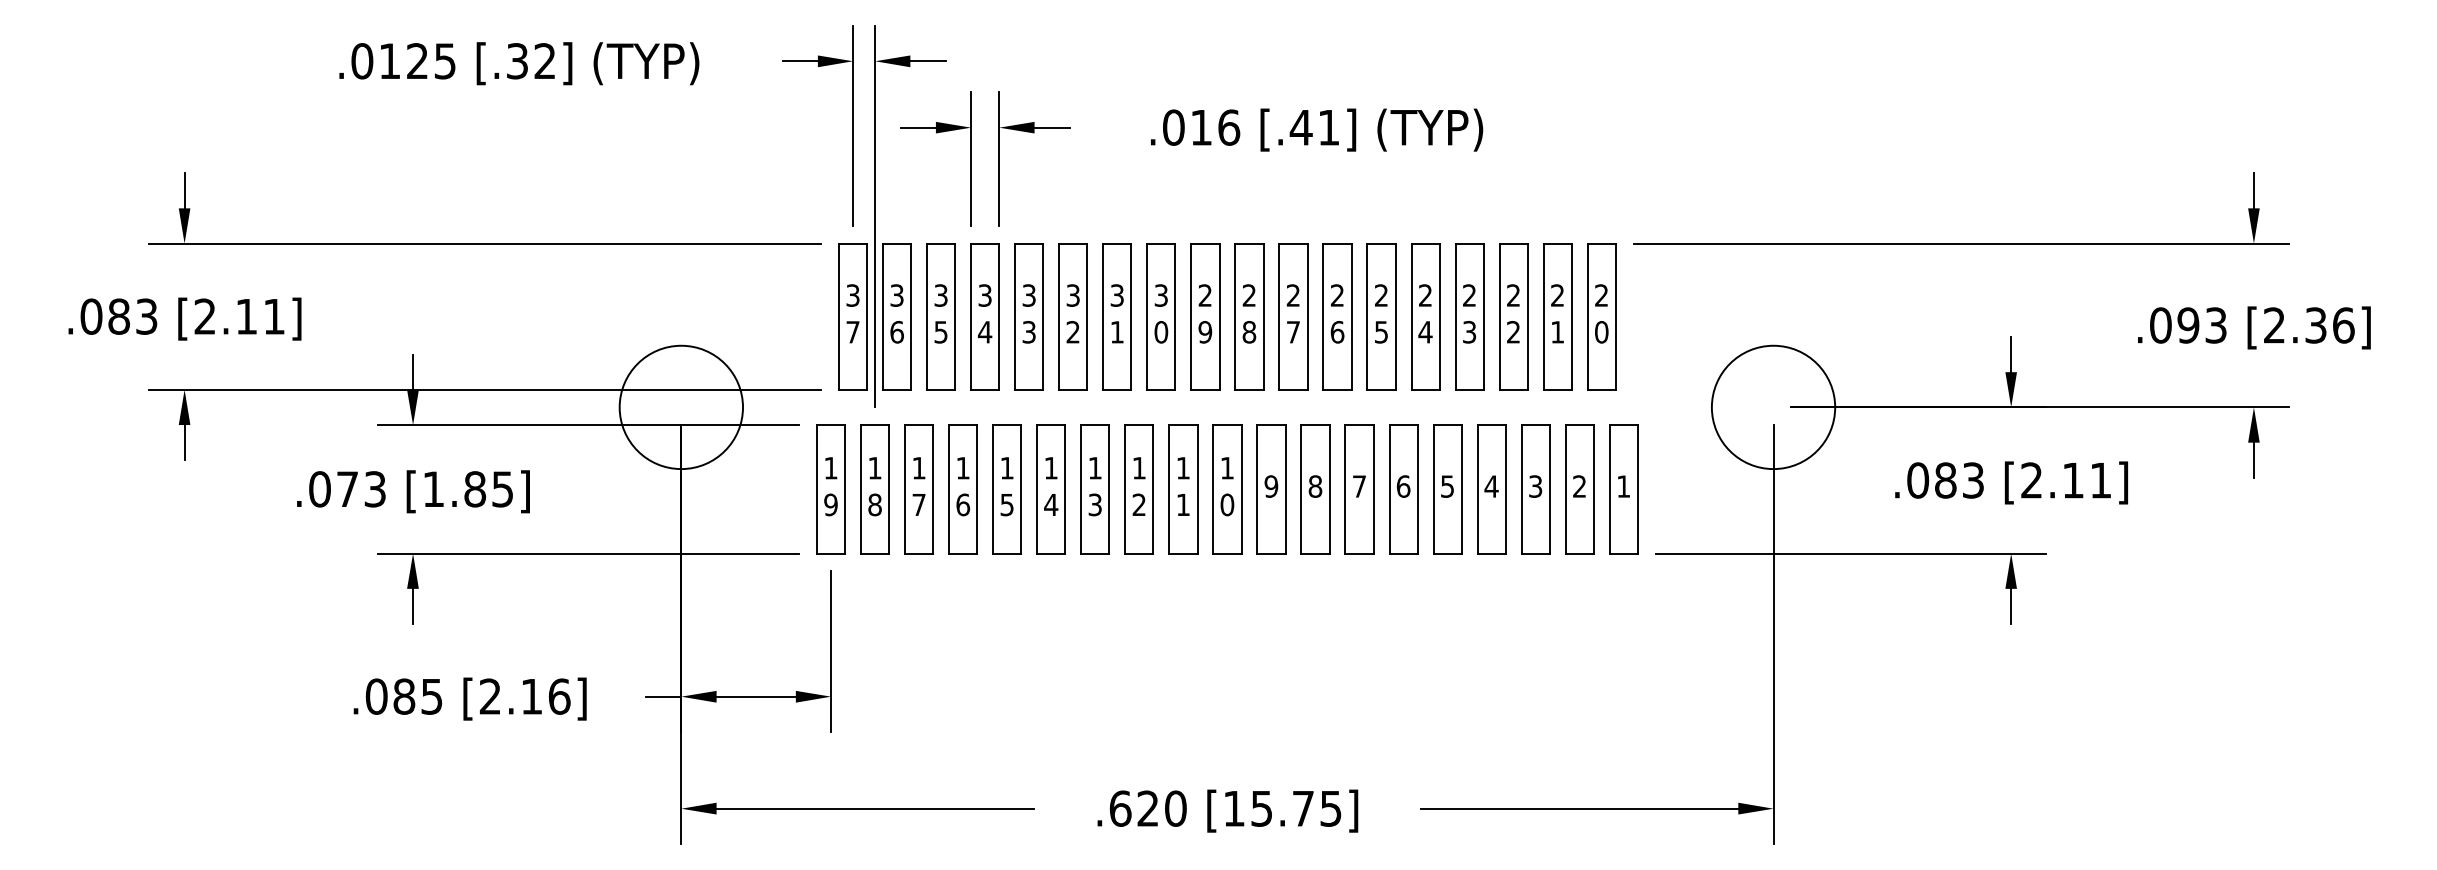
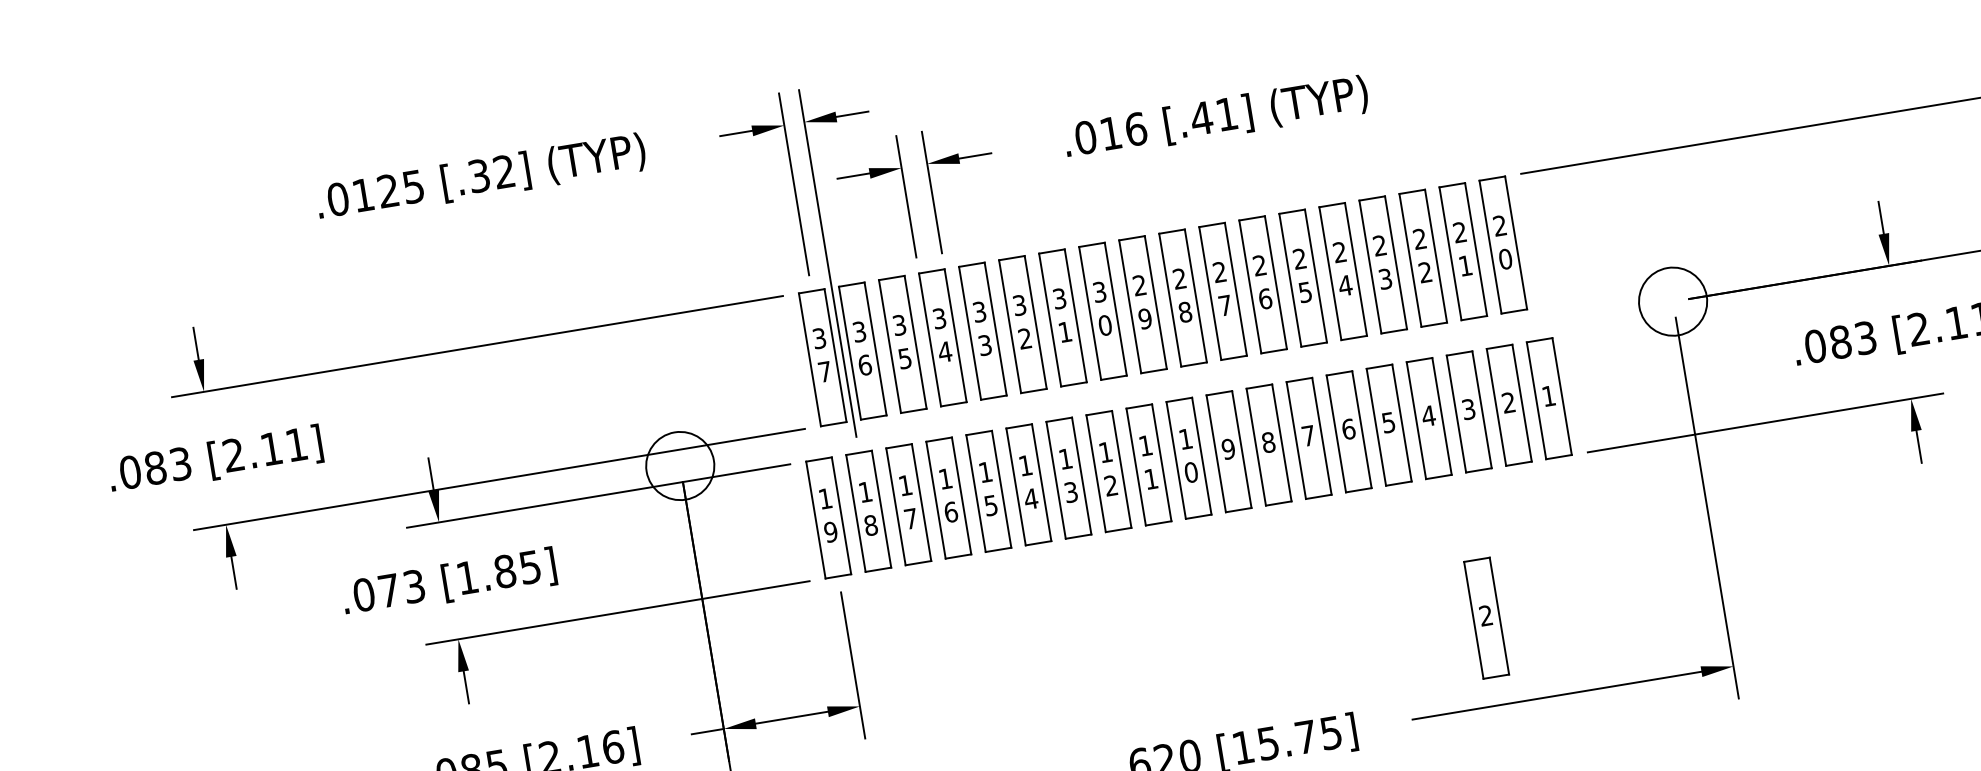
circle: (681, 407) -> (680, 466), size x0.6
circle: (1773, 407) -> (1673, 301), size x0.6
part: (1517, 713) -> (1486, 618), added

